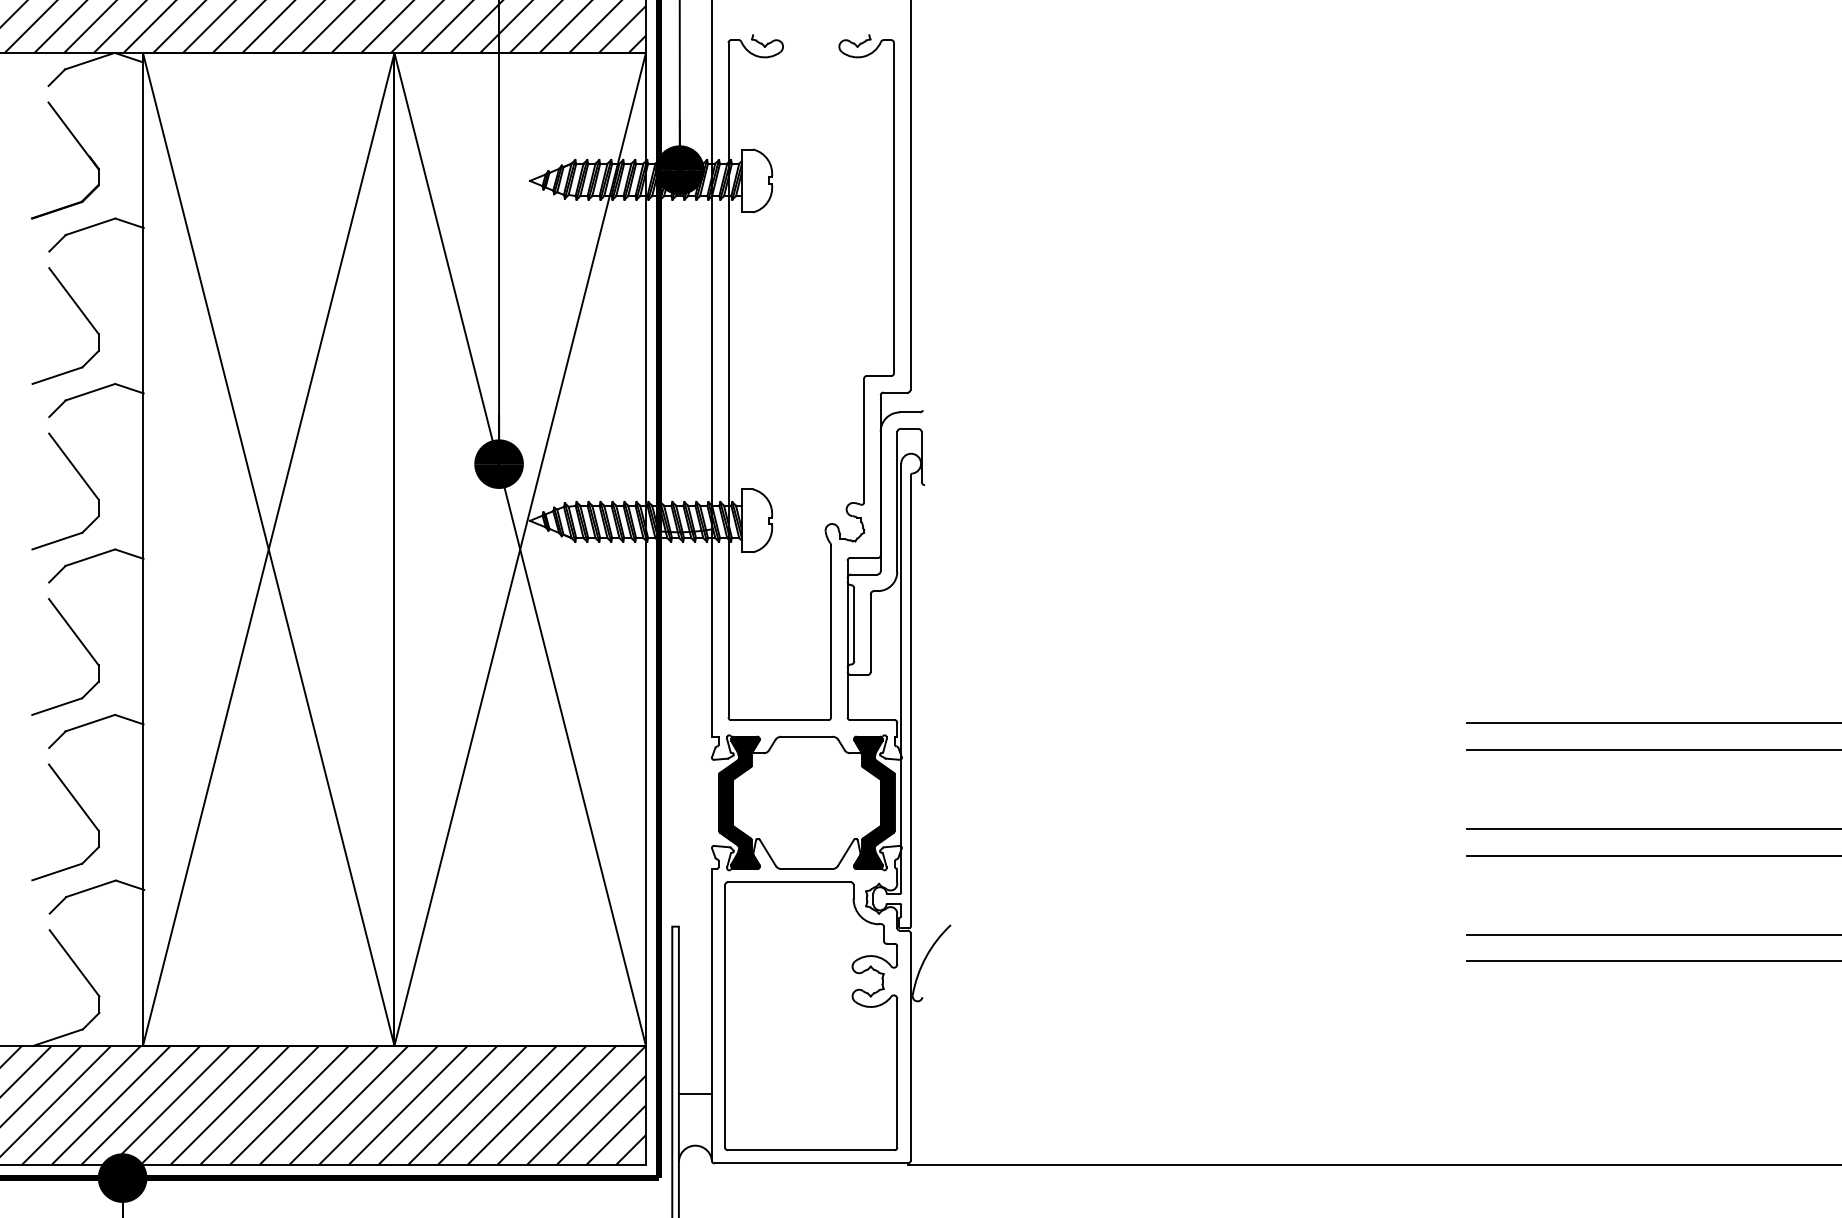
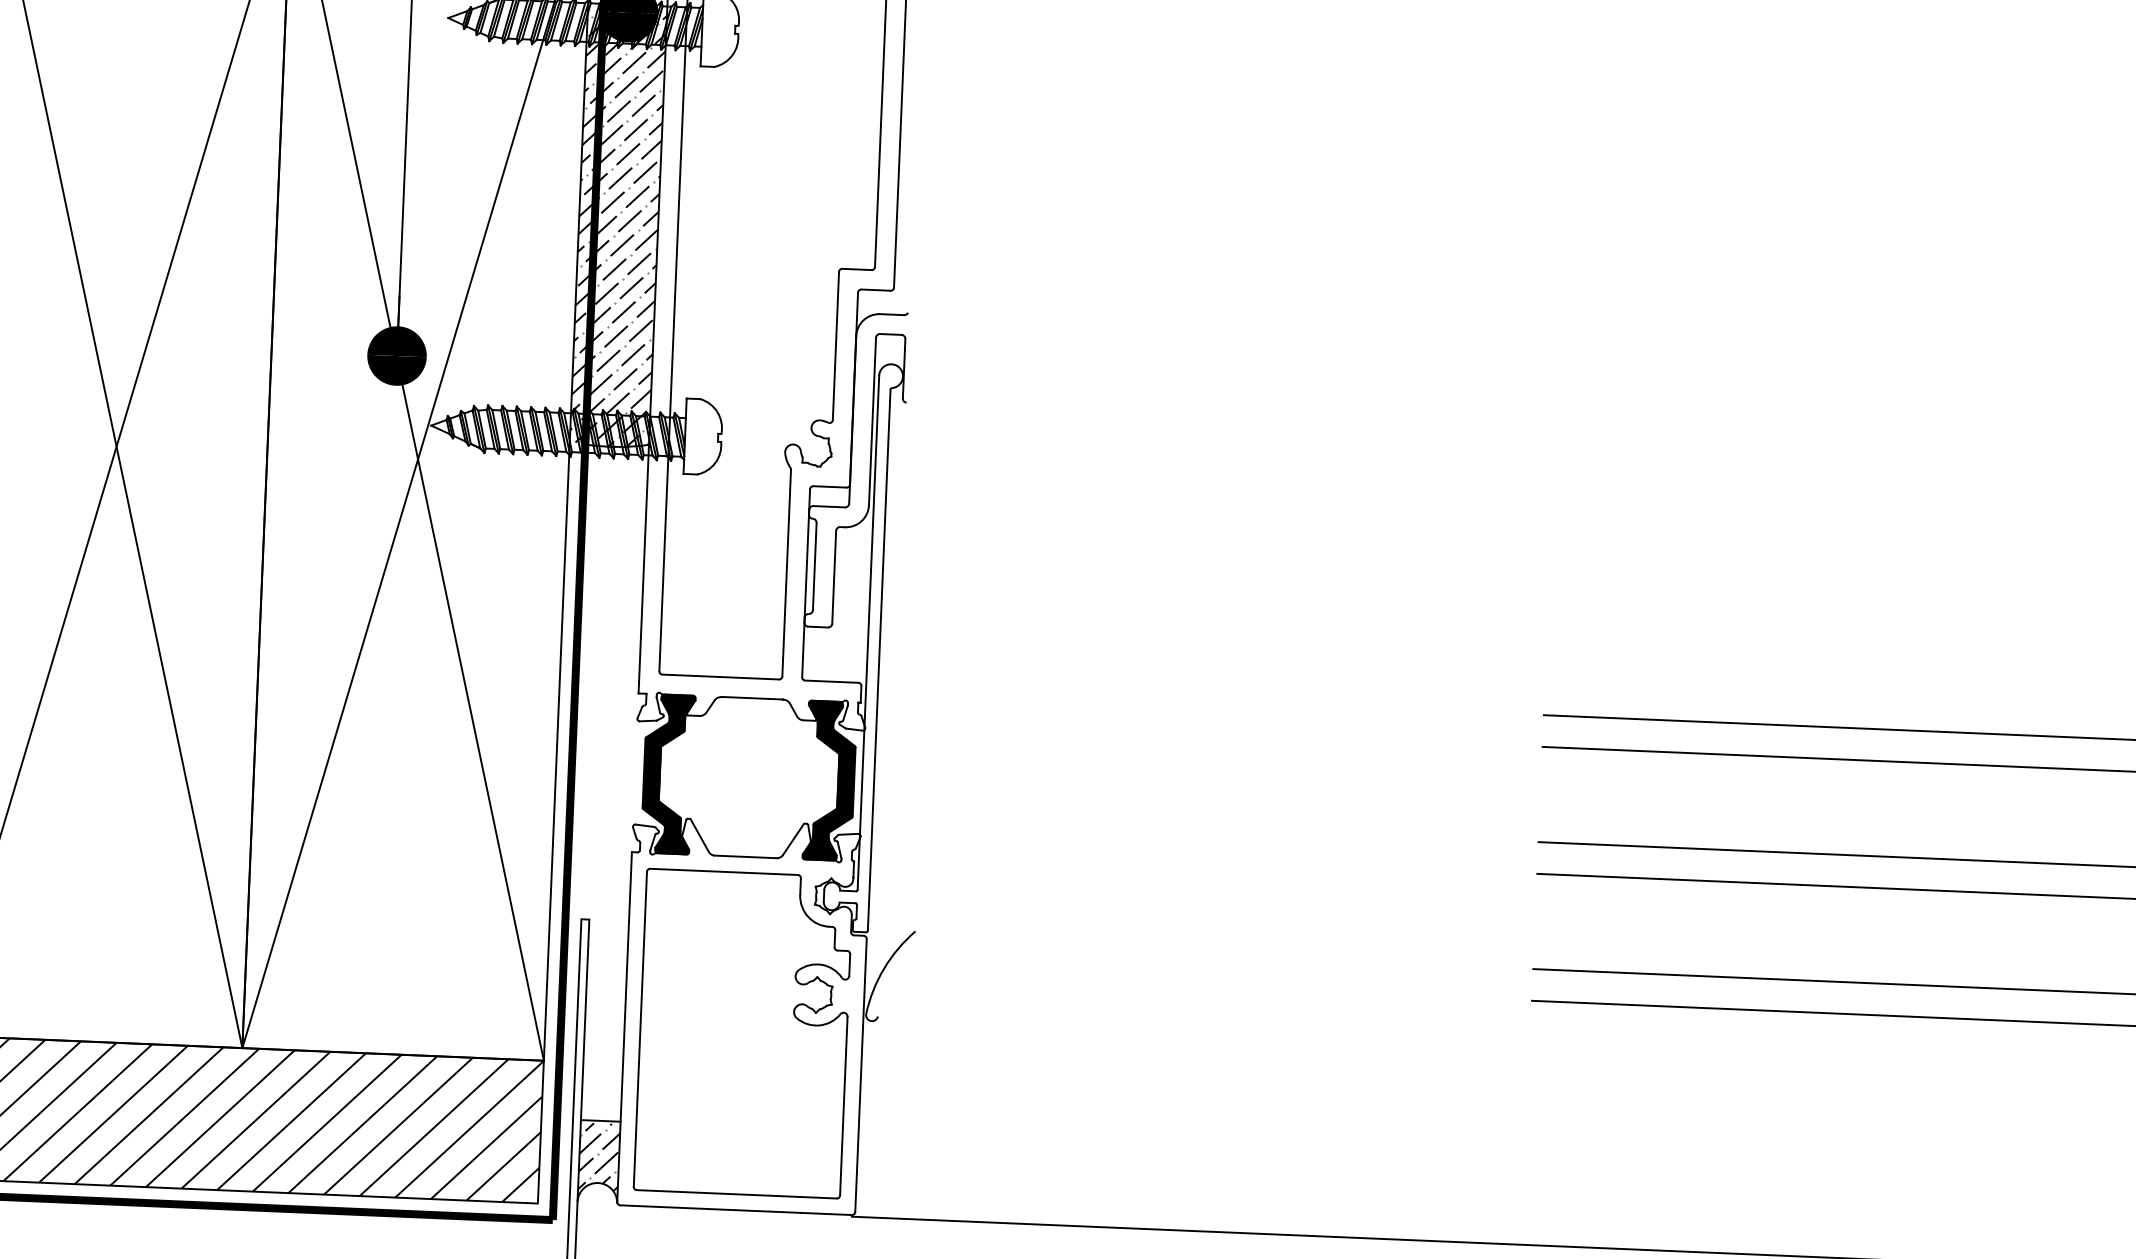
hatch: (678, 350) -> (617, 228), added
hatch: (694, 1123) -> (598, 1156), added

